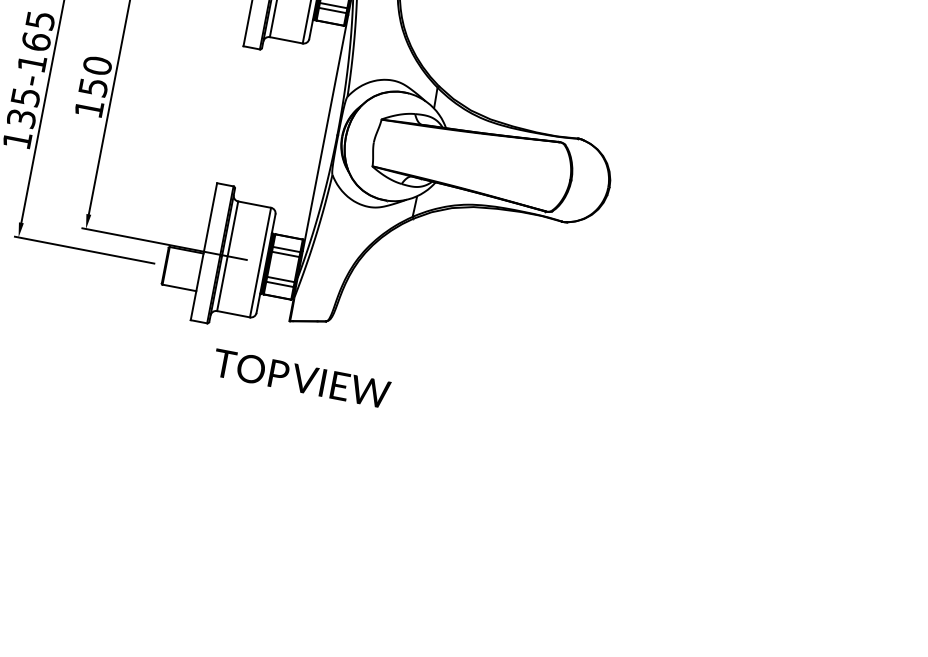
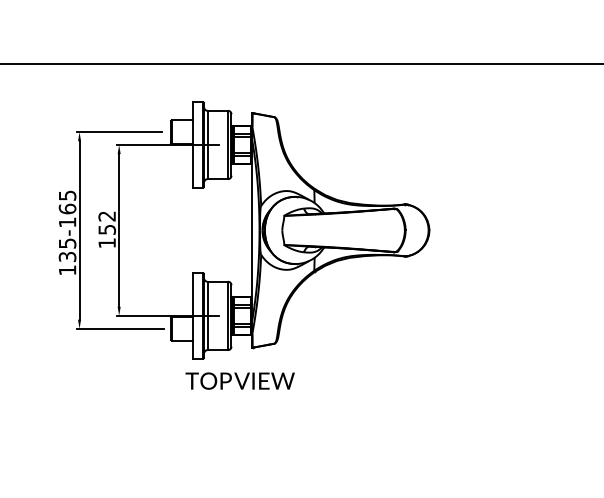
text: (96, 65) -> (106, 216), 150 -> 152
text: (300, 377) -> (239, 380), moved

